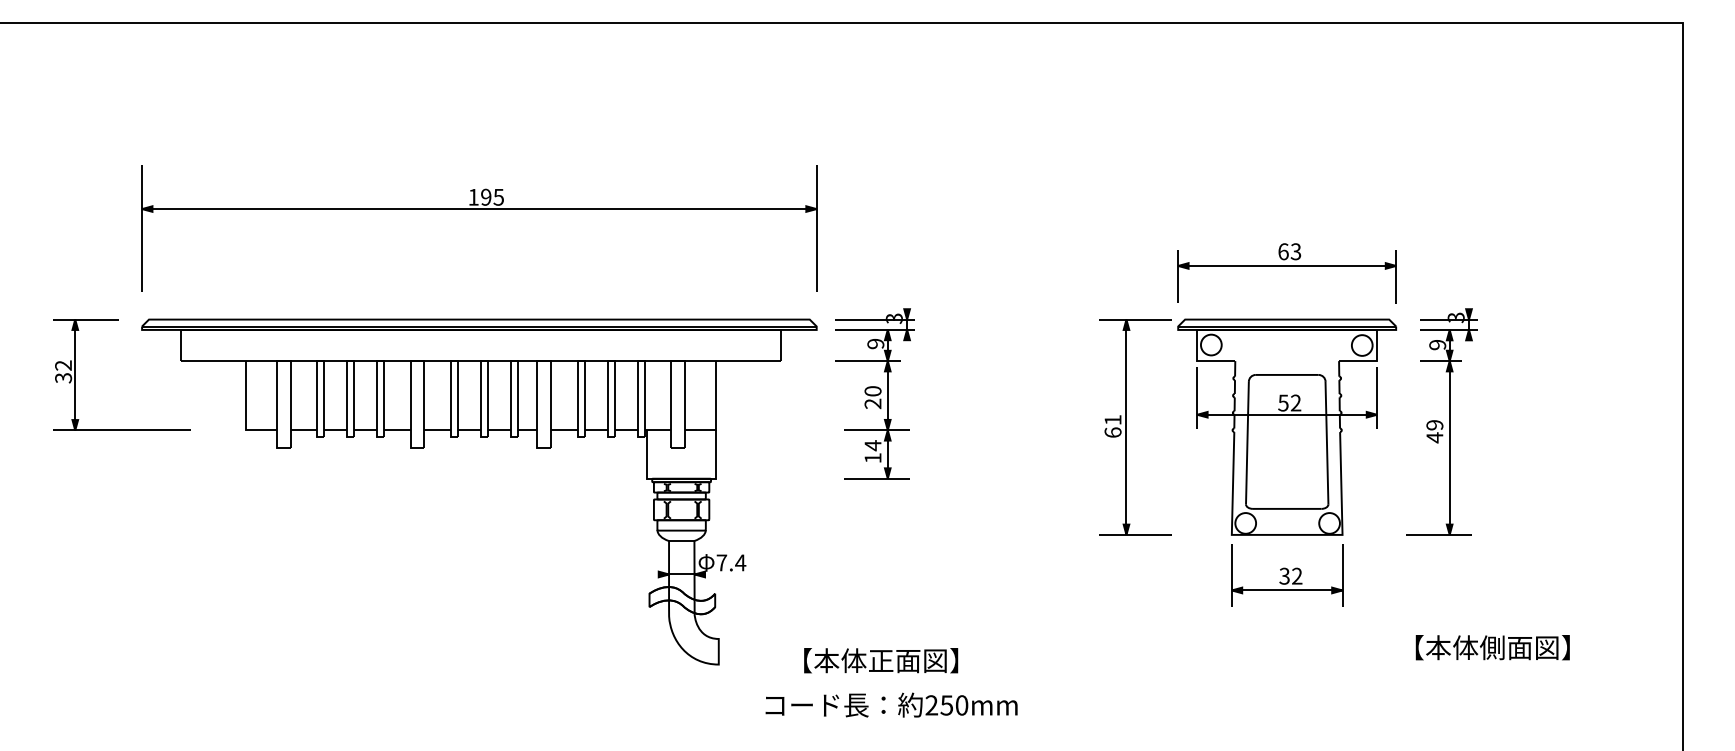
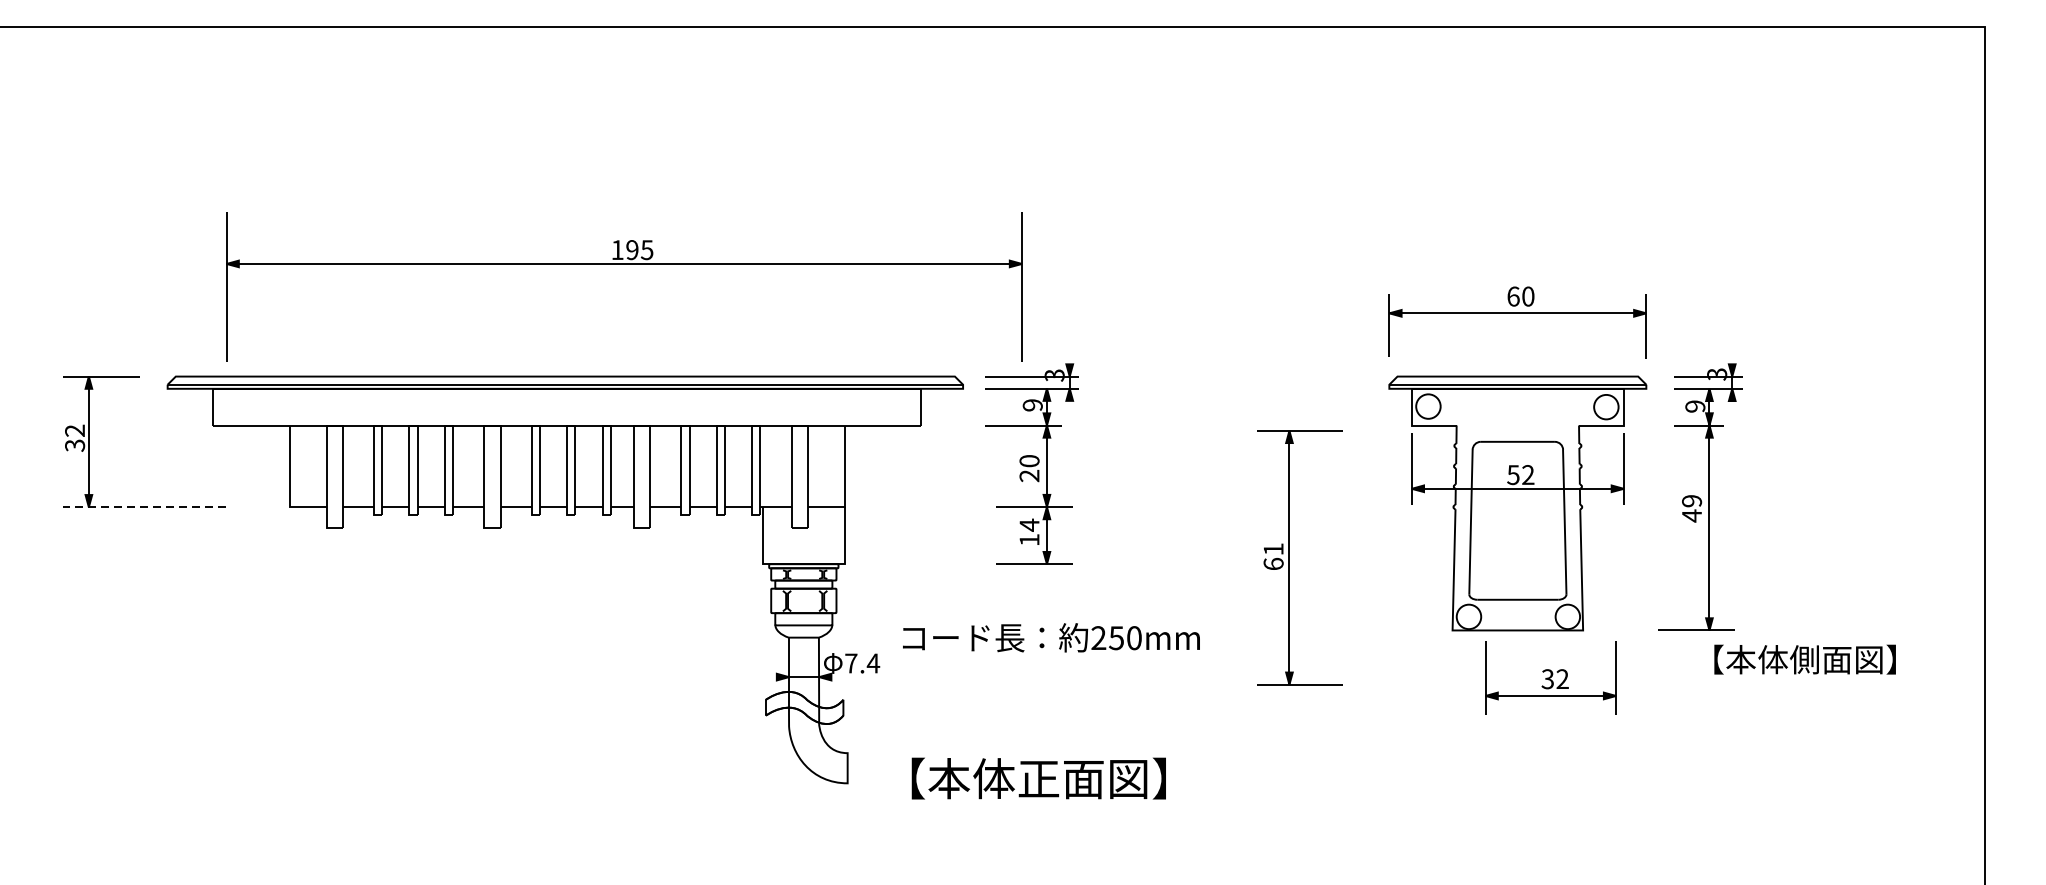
part: (479, 209) -> (624, 264), moved
text: (1295, 251) -> (1527, 296), 63 -> 60
part: (1126, 427) -> (1289, 558), moved
line: (122, 430) -> (144, 507), solid -> dashed
part: (1287, 575) -> (1551, 678), moved
part: (1492, 647) -> (1804, 659), moved
part: (881, 660) -> (1039, 778), size x1.4
part: (898, 704) -> (1059, 637), moved

